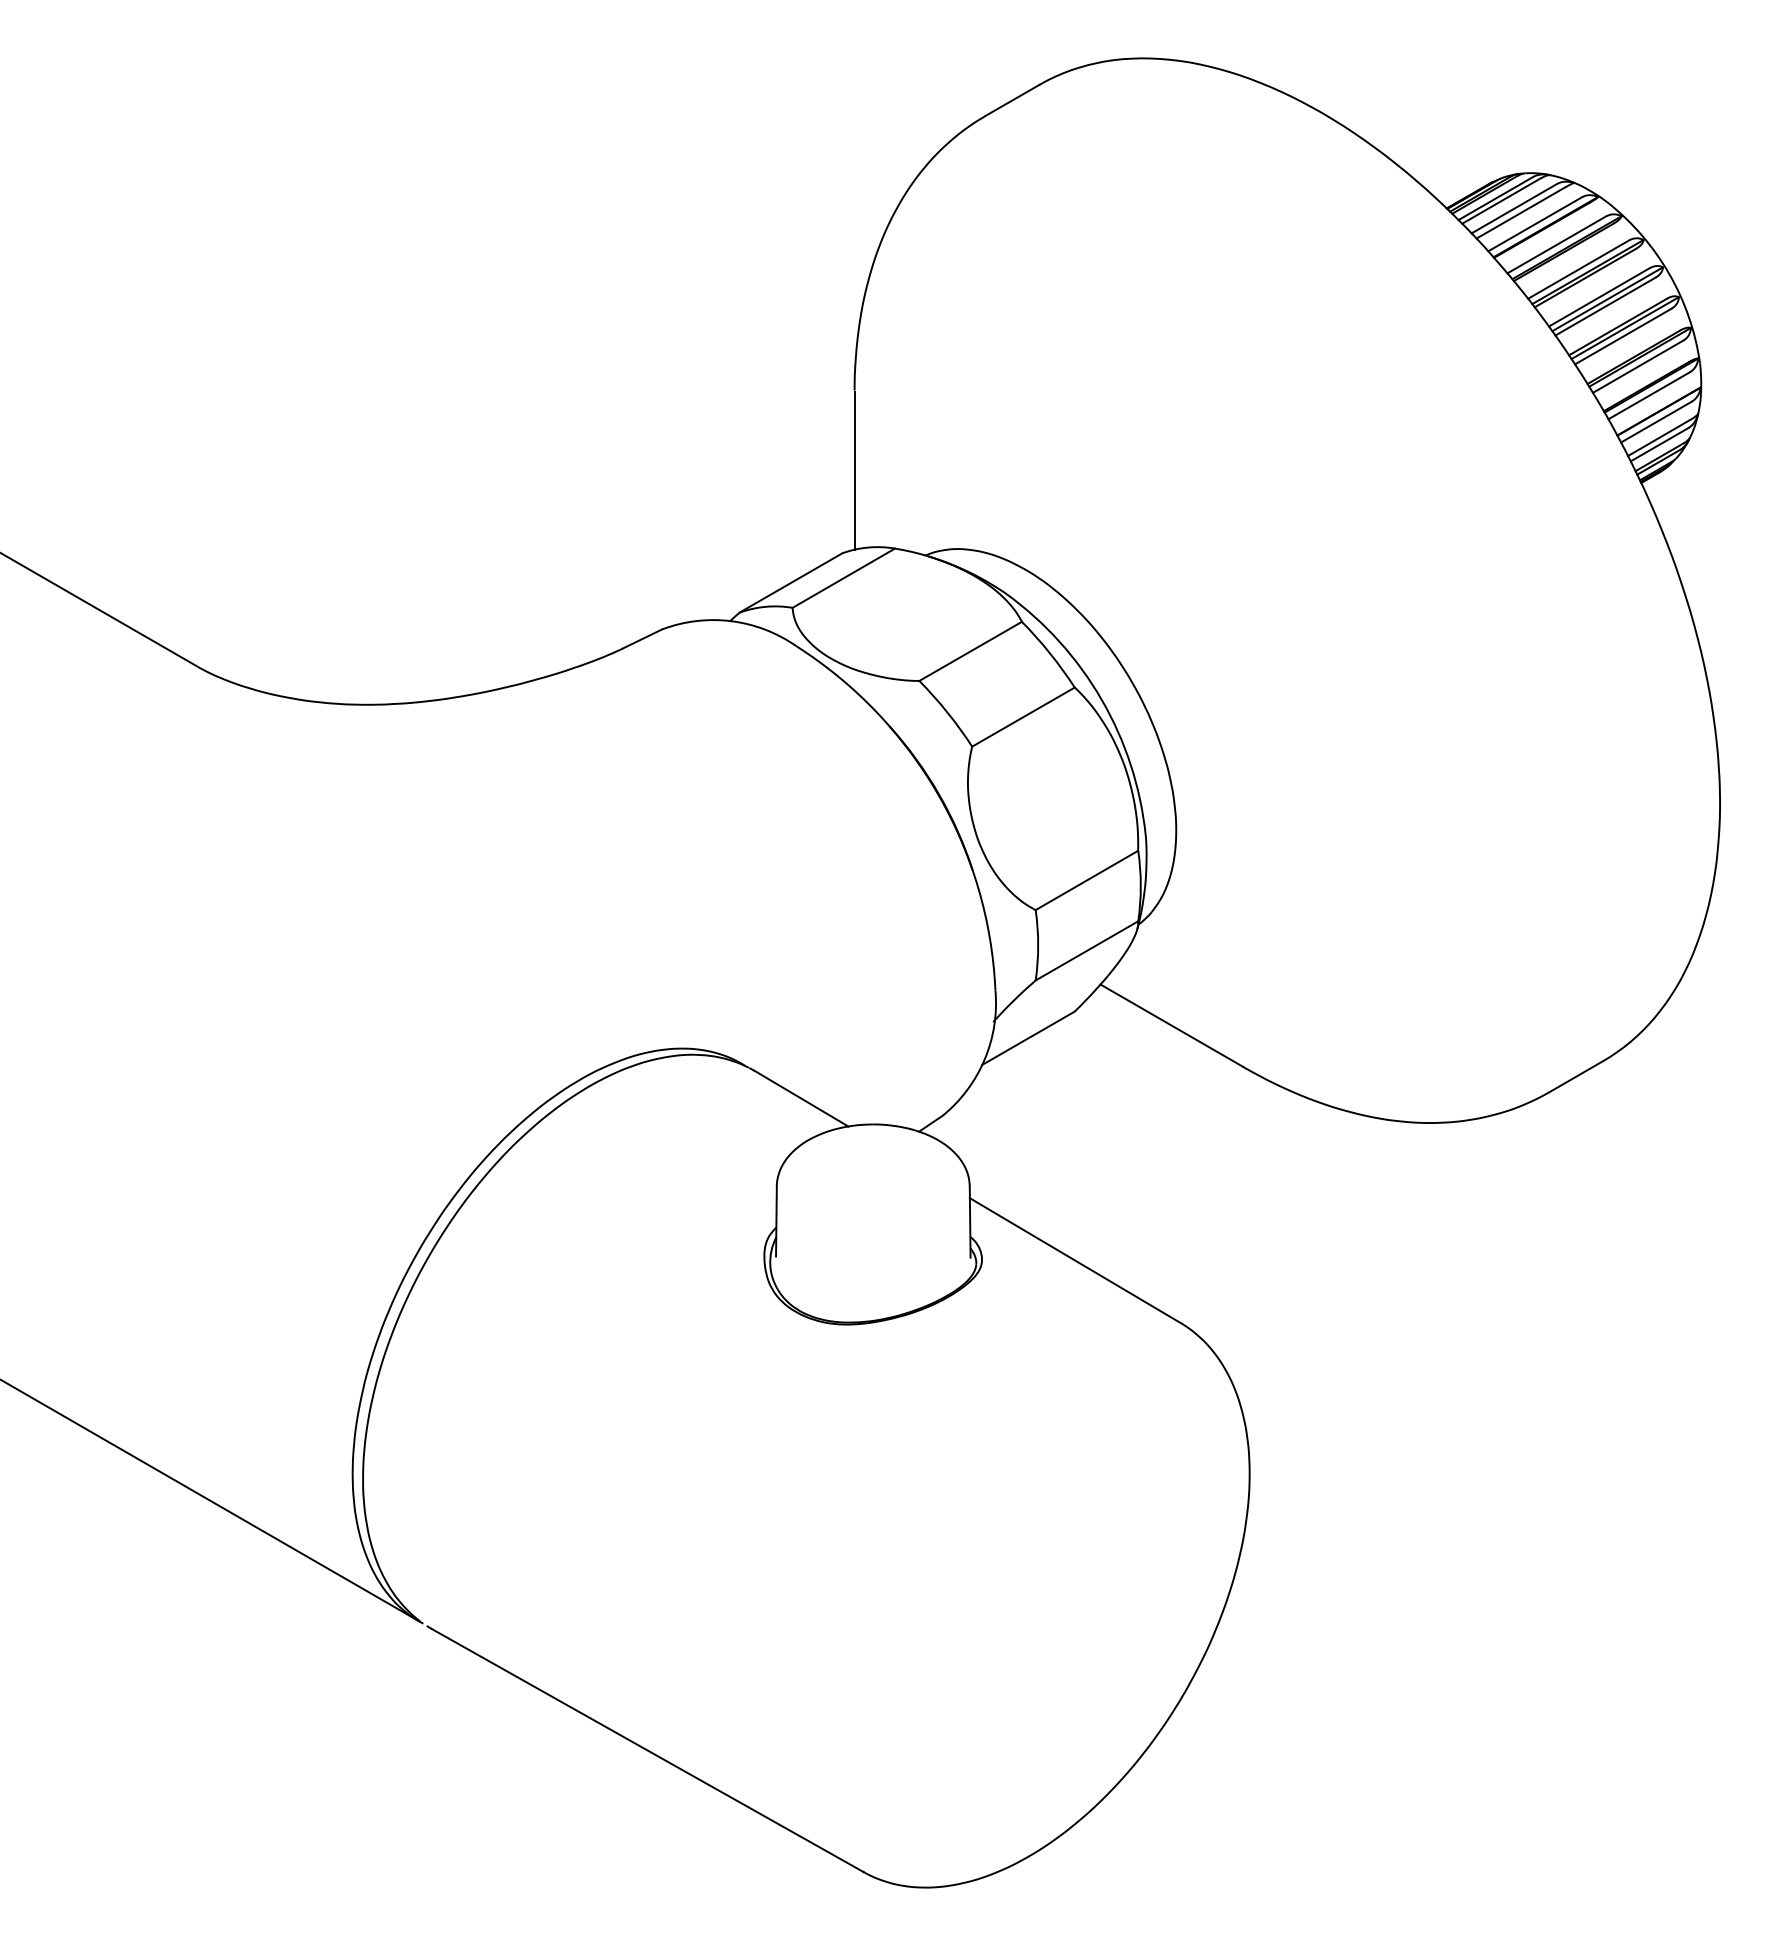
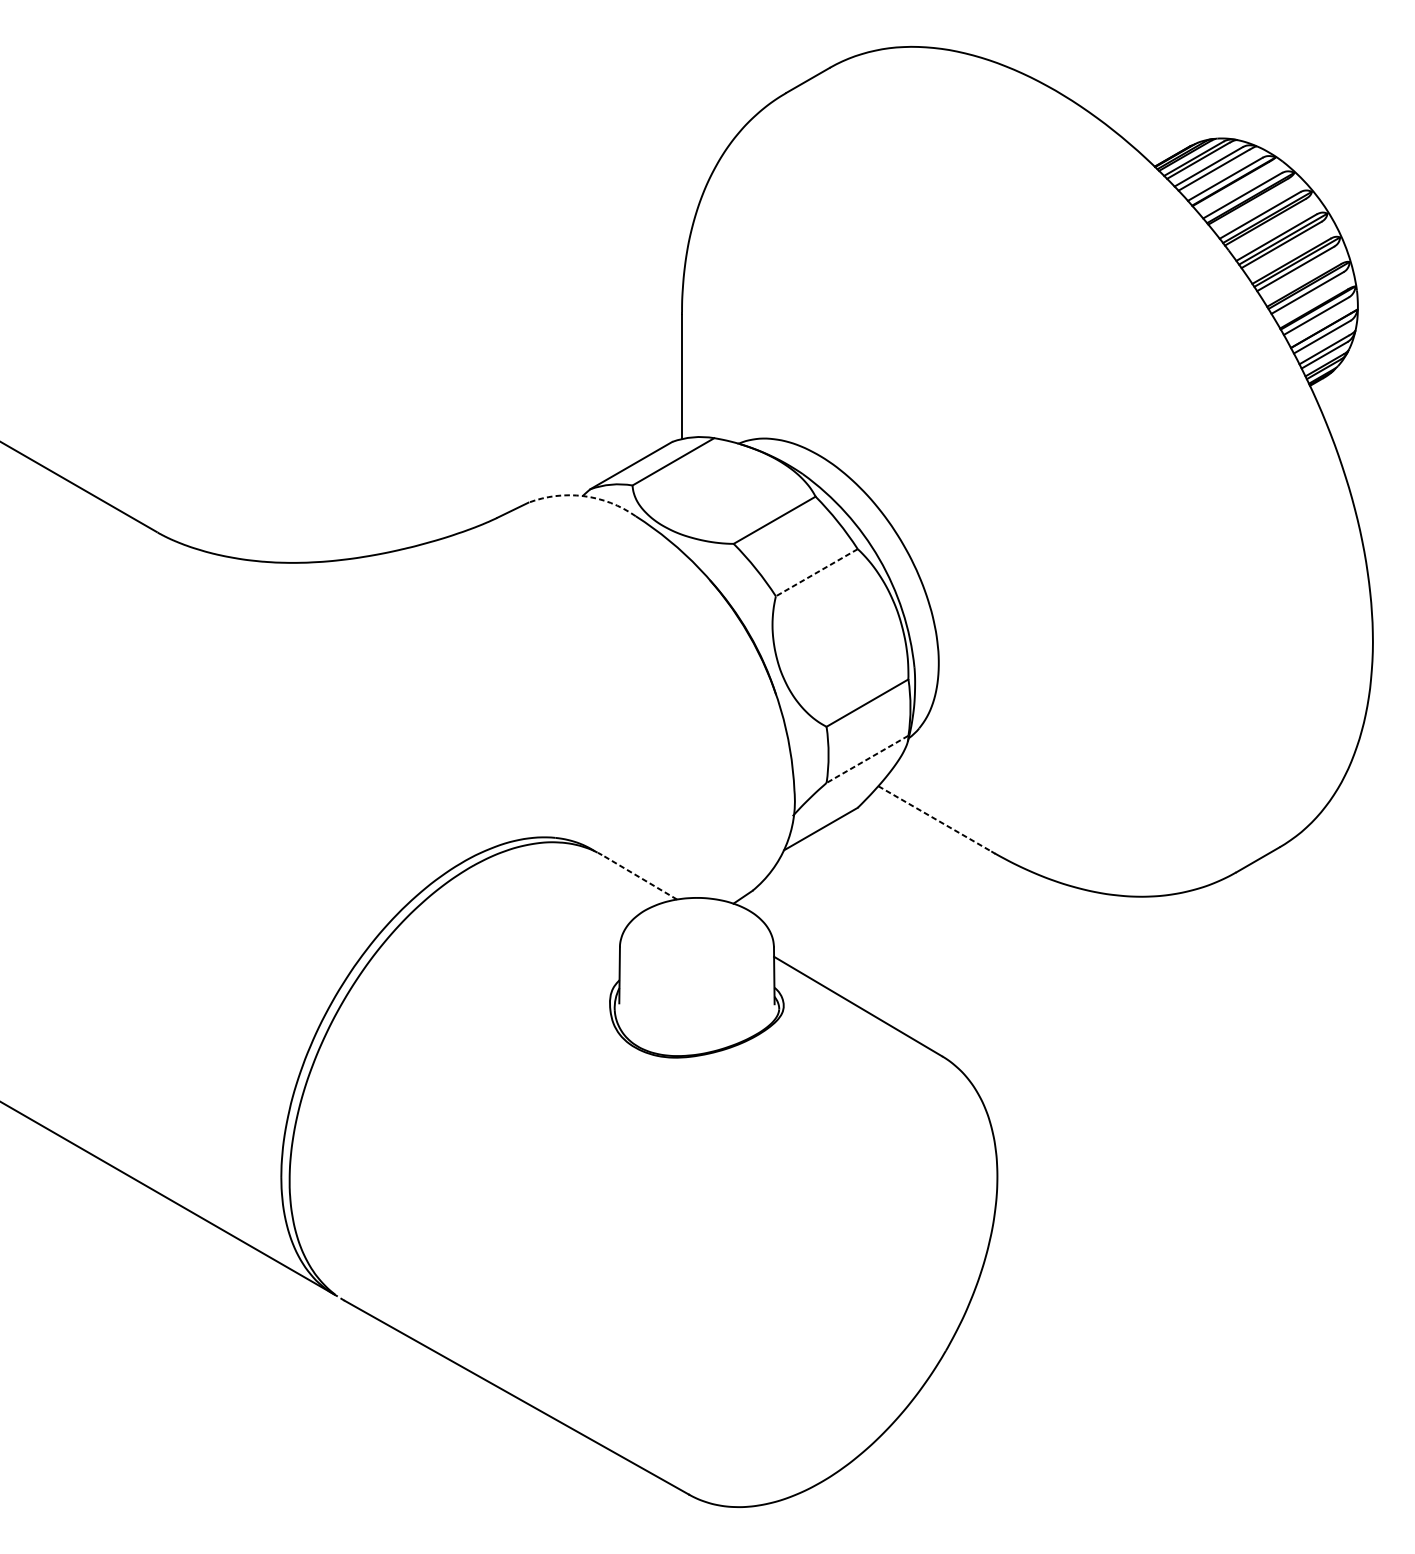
arc: (731, 621) -> (583, 496), solid -> dashed
line: (1023, 717) -> (816, 573), solid -> dashed
line: (1086, 951) -> (867, 759), solid -> dashed
line: (1172, 1025) -> (935, 818), solid -> dashed
line: (801, 1098) -> (639, 877), solid -> dashed

